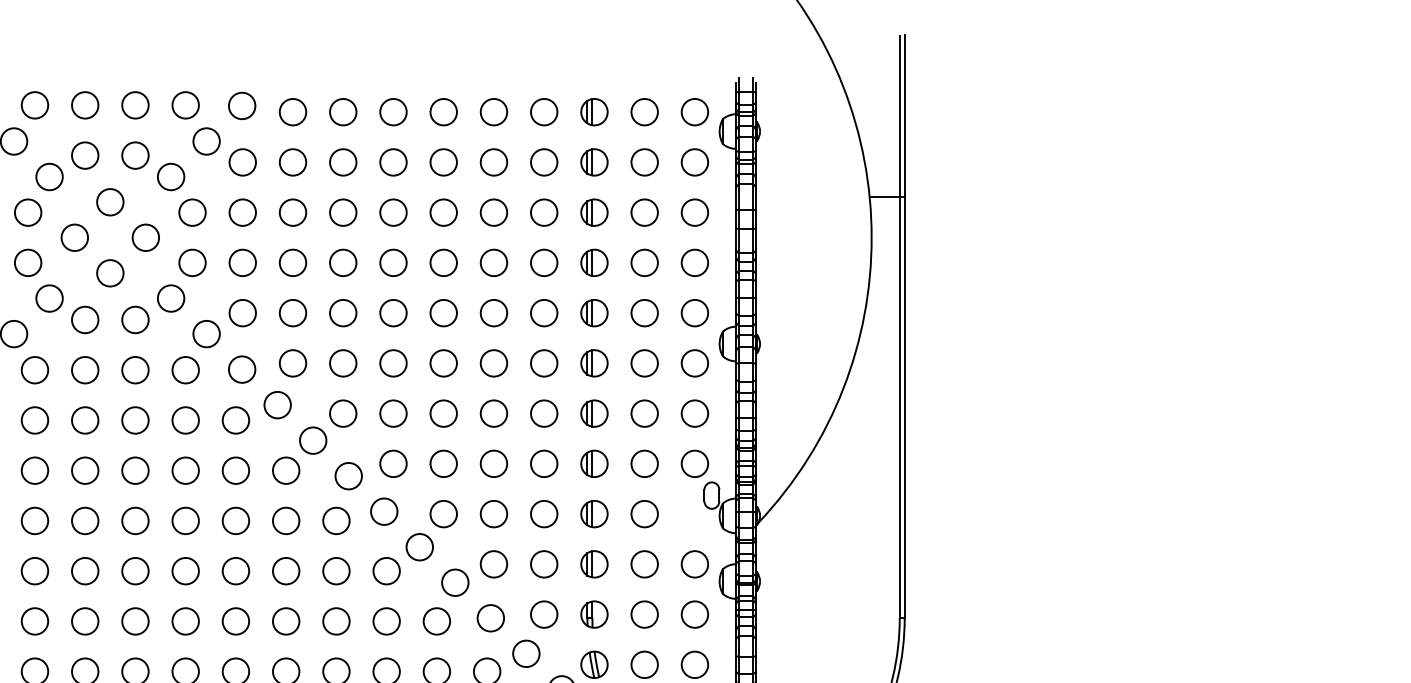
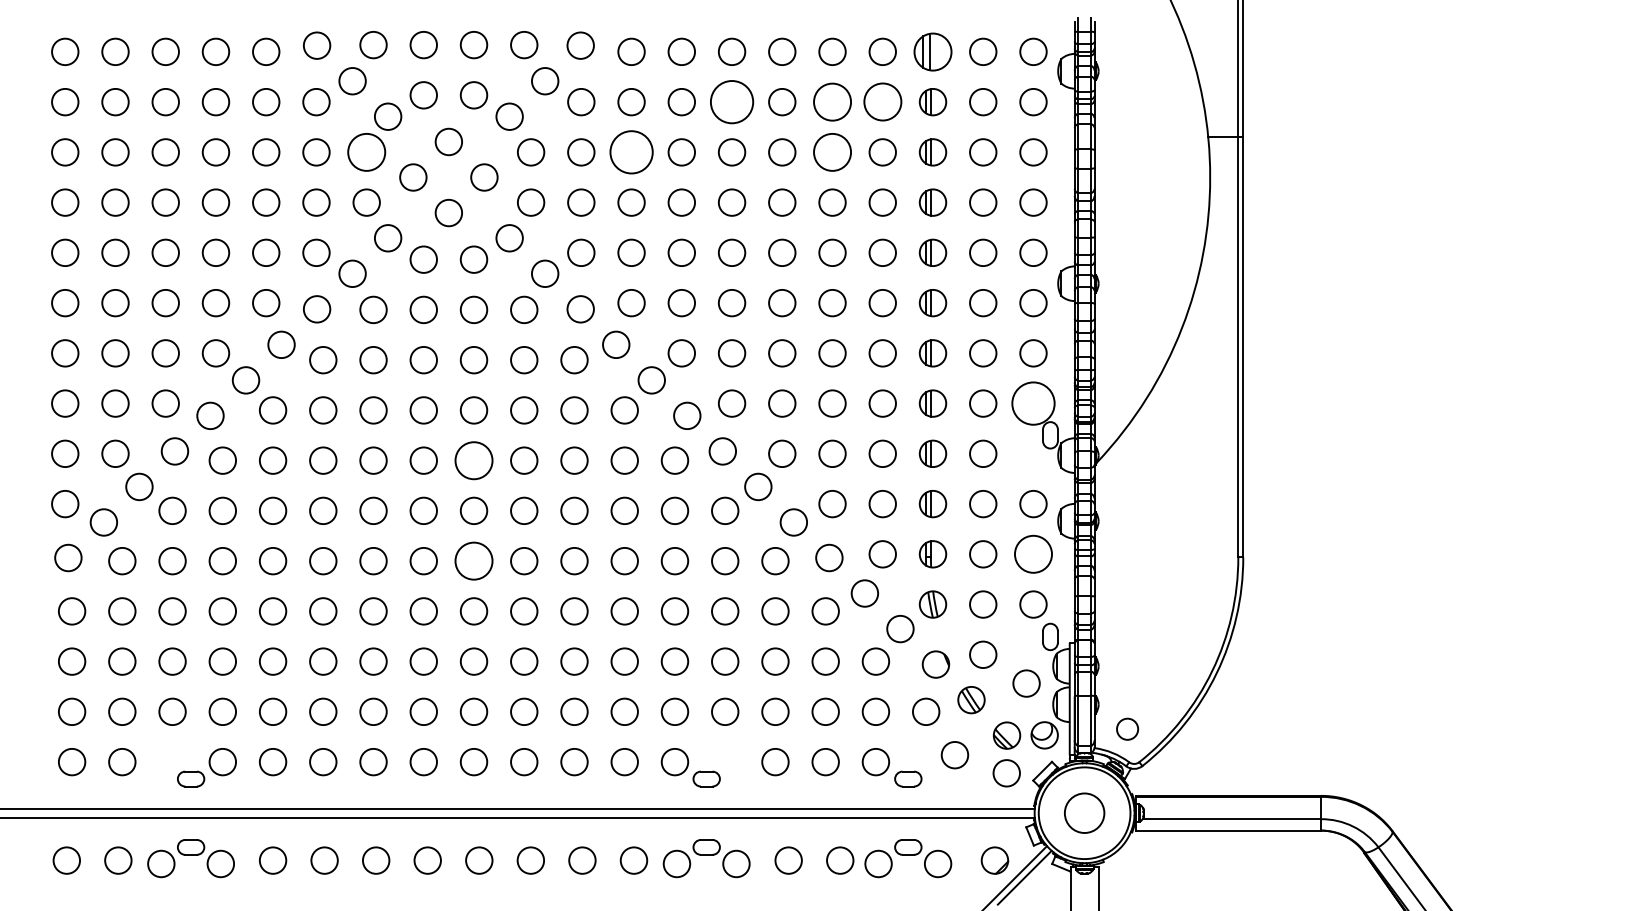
part: (593, 111) -> (932, 51), size x1.4
circle: (392, 161) -> (731, 101), size x1.6
circle: (493, 161) -> (832, 101), size x1.4
circle: (543, 162) -> (882, 102), size x1.4
circle: (27, 212) -> (366, 152), size x1.4
circle: (292, 212) -> (631, 152), size x1.6
circle: (493, 212) -> (832, 152), size x1.4
circle: (694, 463) -> (1033, 403), size x1.6
circle: (134, 520) -> (473, 460), size x1.4
circle: (694, 614) -> (1033, 554), size x1.4
circle: (134, 620) -> (473, 560), size x1.4

